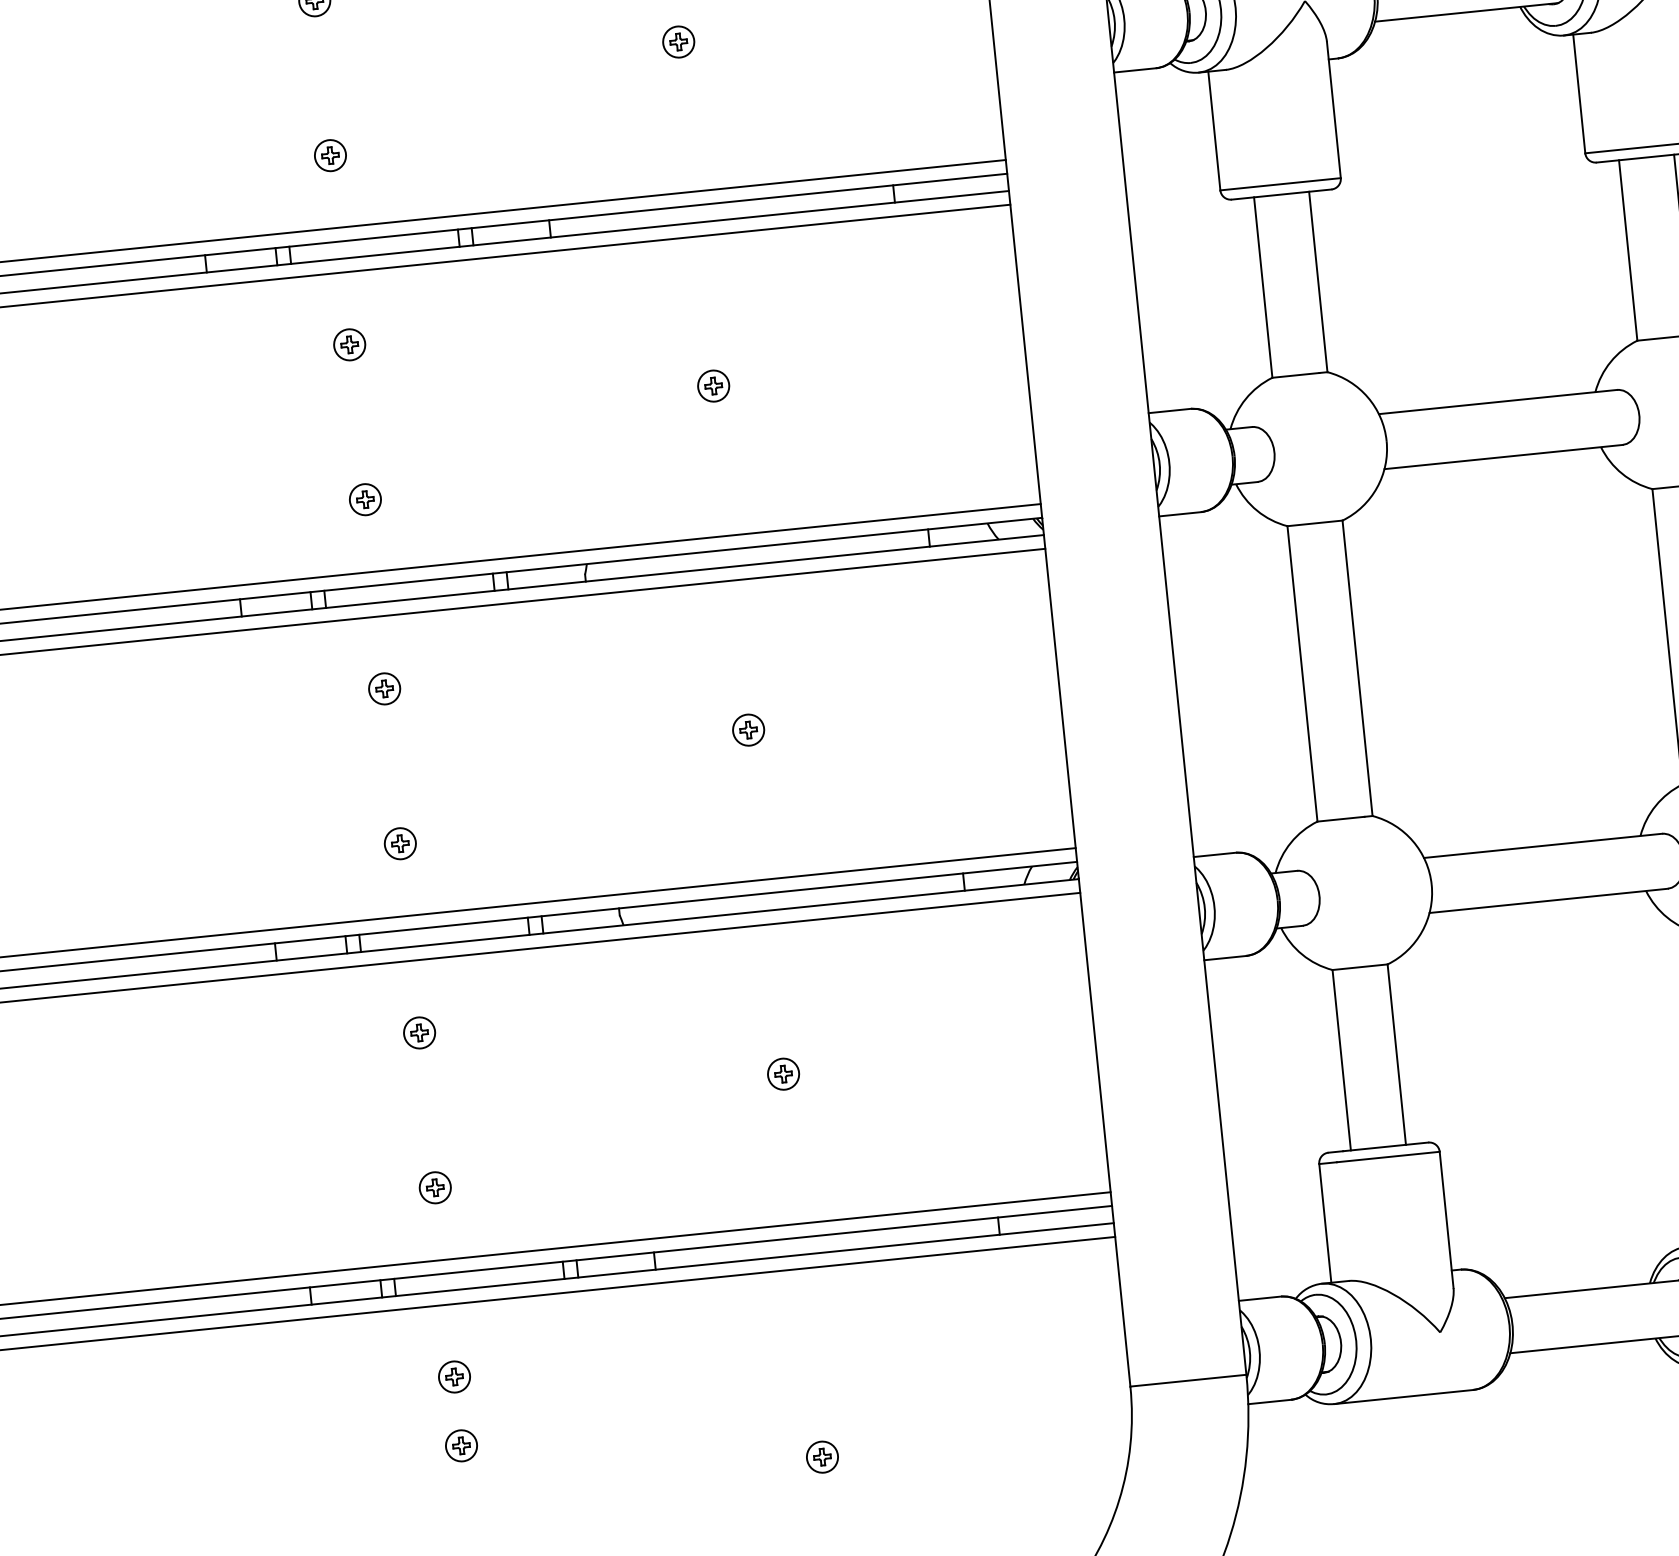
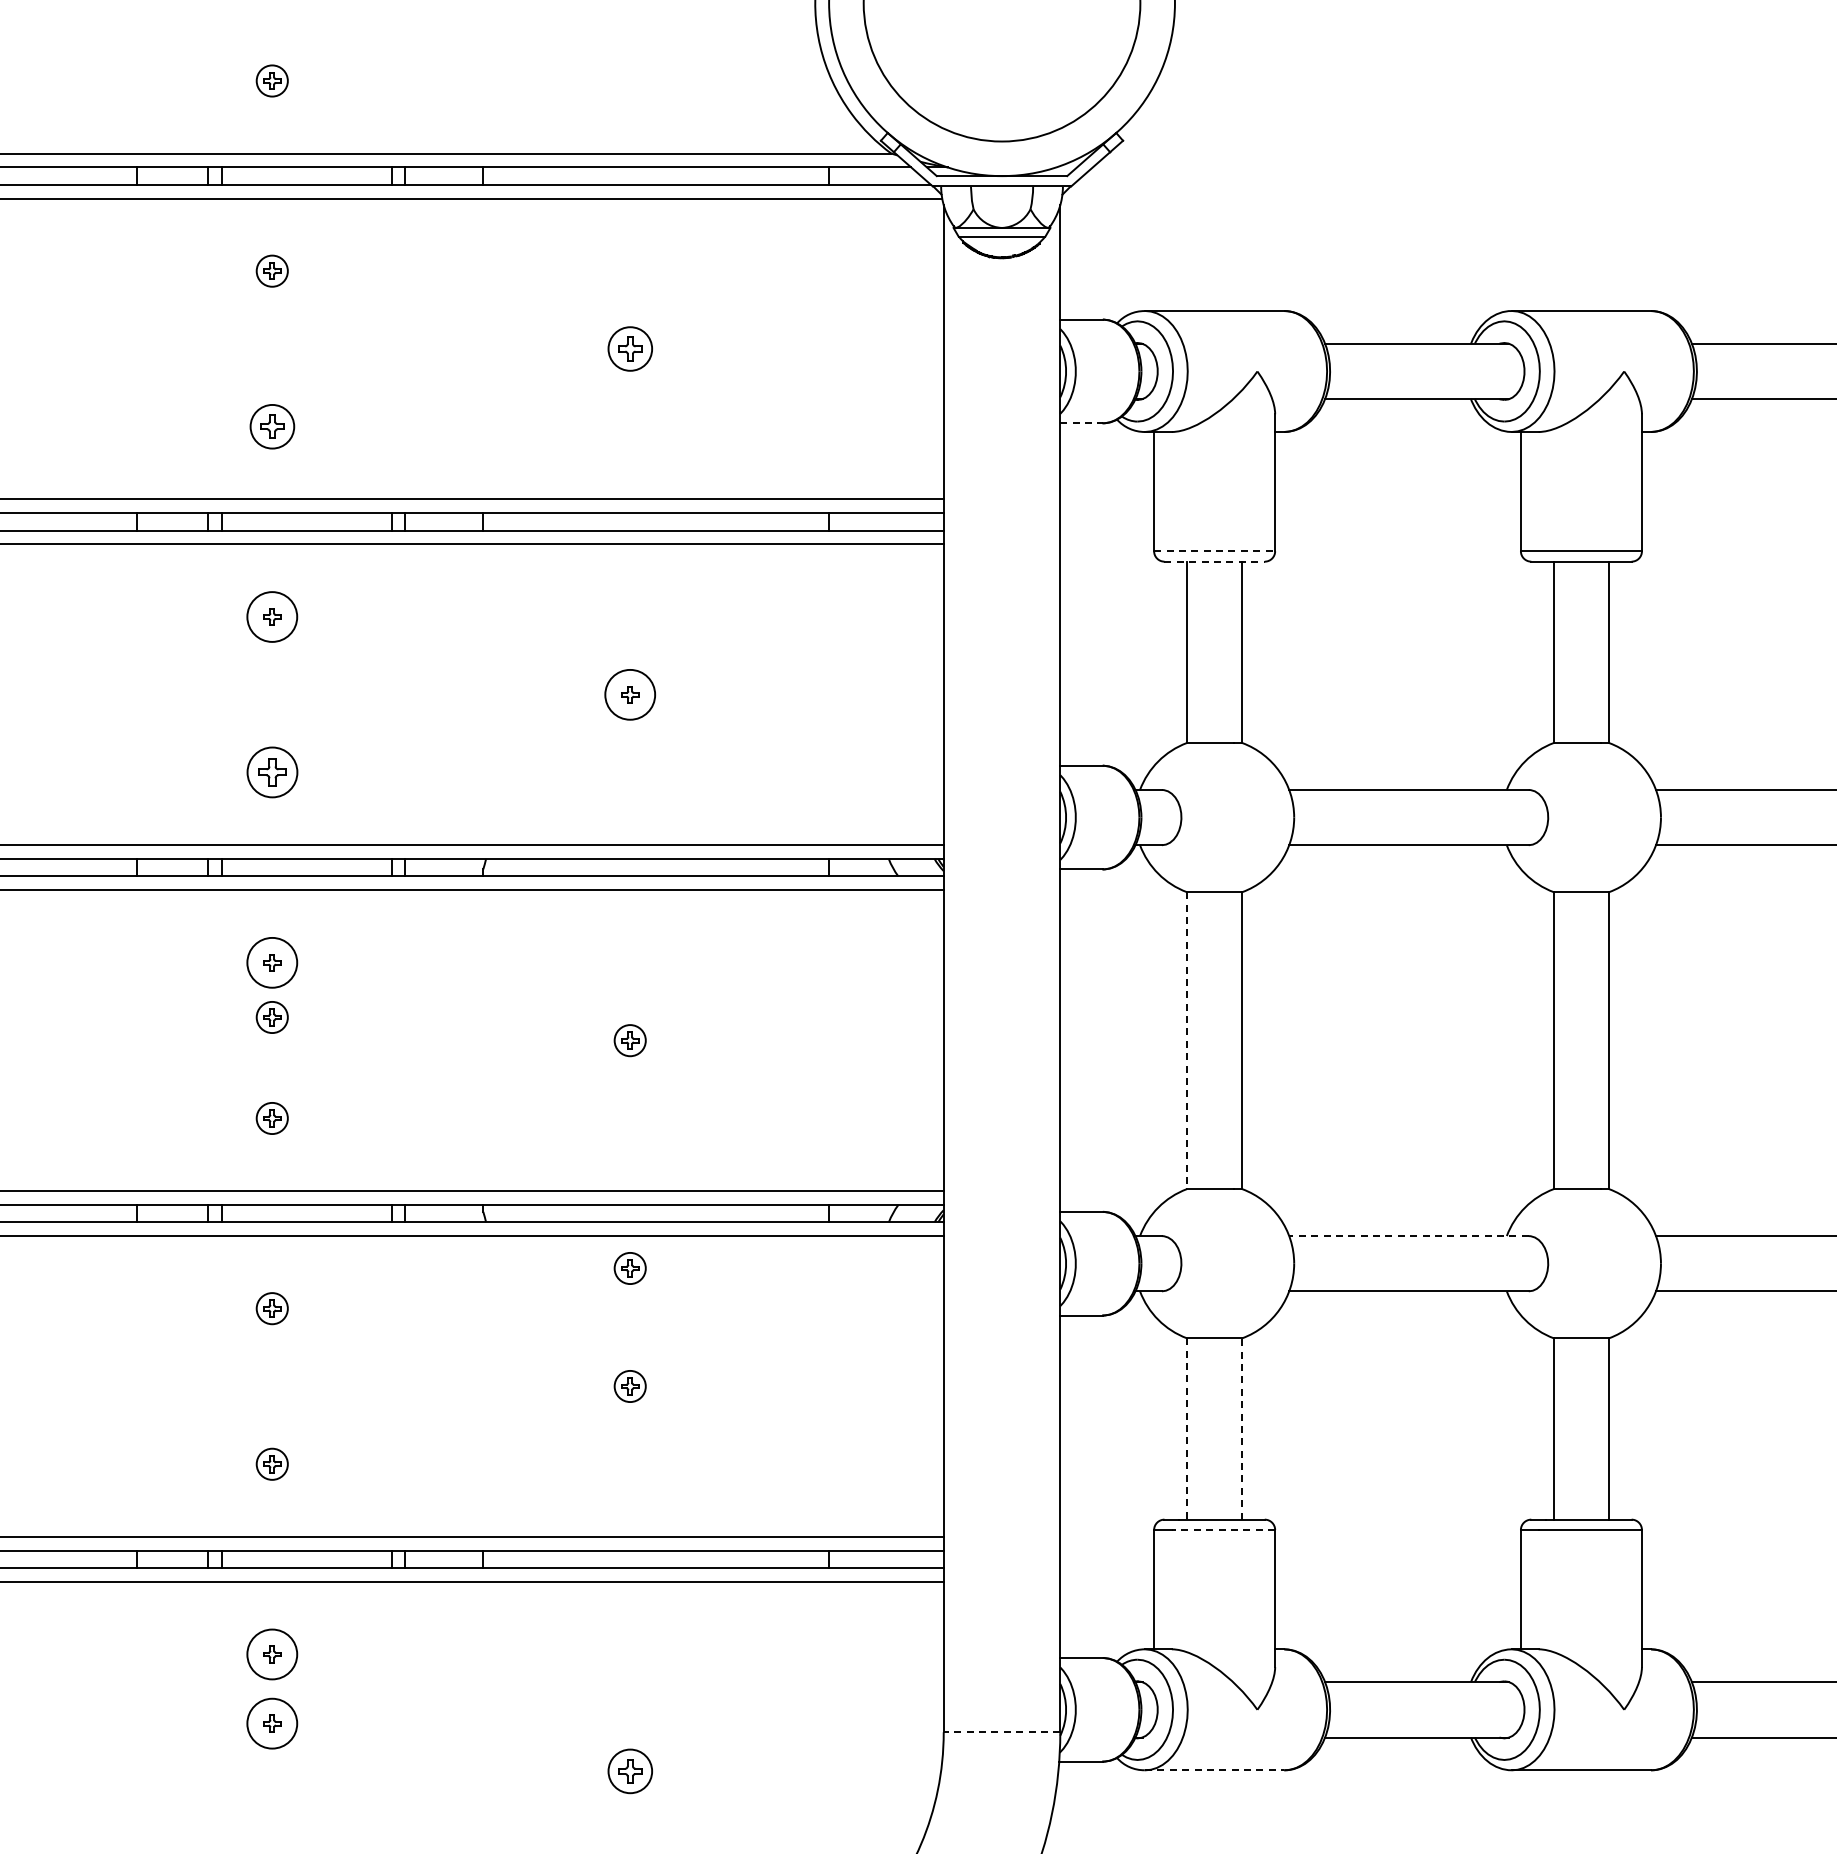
part: (677, 41) -> (629, 348), size x1.4
line: (1136, 70) -> (1082, 423), solid -> dashed
part: (329, 155) -> (271, 426), size x1.4
line: (1280, 184) -> (1214, 551), solid -> dashed
line: (1282, 194) -> (1215, 561), solid -> dashed
circle: (348, 344) -> (271, 616), size x1.6
circle: (712, 385) -> (629, 694), size x1.6
part: (364, 499) -> (271, 772), size x1.6
line: (1302, 674) -> (1186, 1041), solid -> dashed
circle: (383, 688) -> (271, 962), size x1.6
part: (389, 743) -> (271, 1017), added
line: (1542, 846) -> (1408, 1236), solid -> dashed
part: (770, 956) -> (629, 1268), added
line: (1396, 1054) -> (1242, 1428), solid -> dashed
line: (1341, 1059) -> (1186, 1428), solid -> dashed
line: (1388, 1156) -> (1223, 1529), solid -> dashed
circle: (453, 1377) -> (271, 1654), size x1.6
line: (1187, 1380) -> (1001, 1732), solid -> dashed
line: (1403, 1397) -> (1214, 1770), solid -> dashed
circle: (460, 1445) -> (271, 1723), size x1.6
part: (821, 1457) -> (629, 1771), size x1.4

